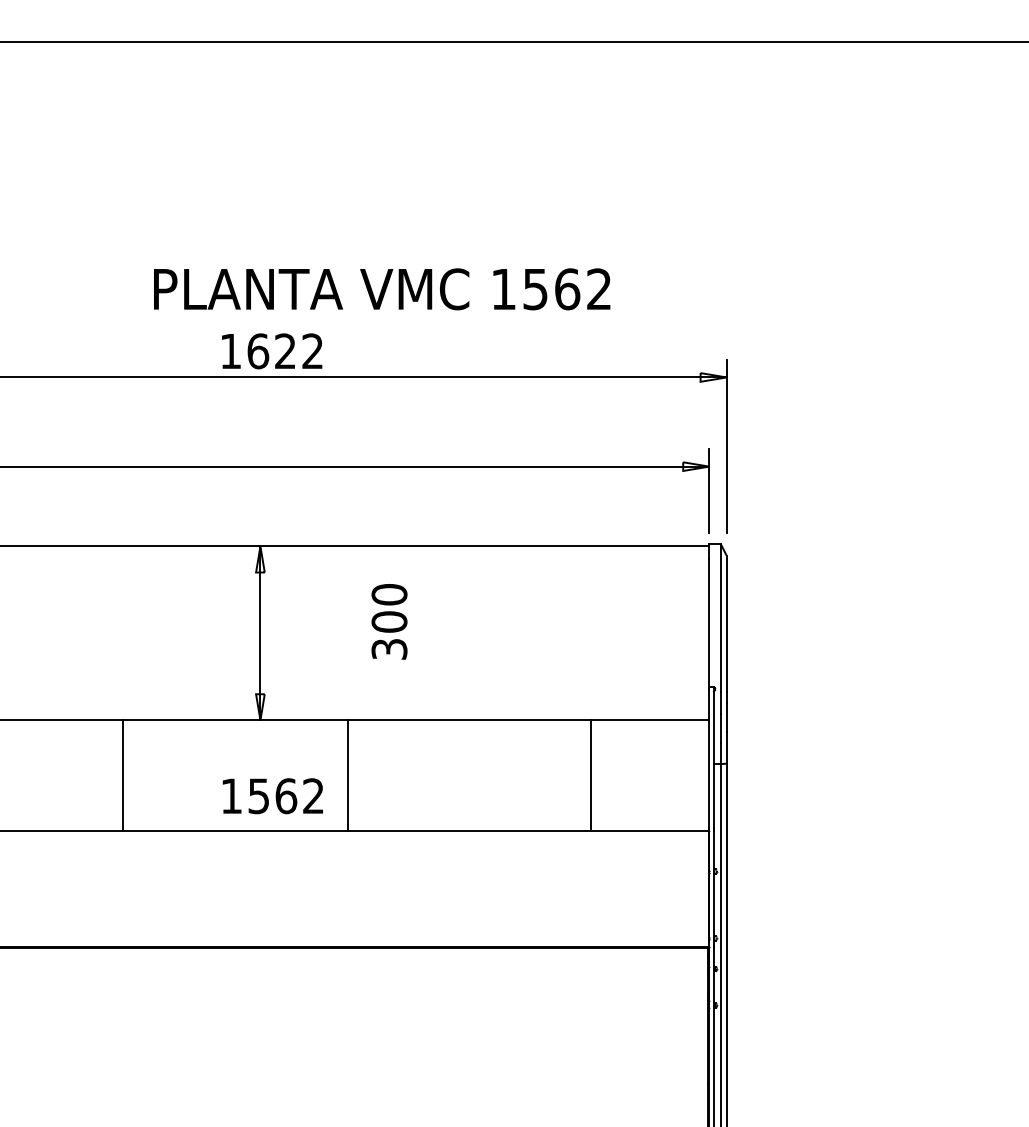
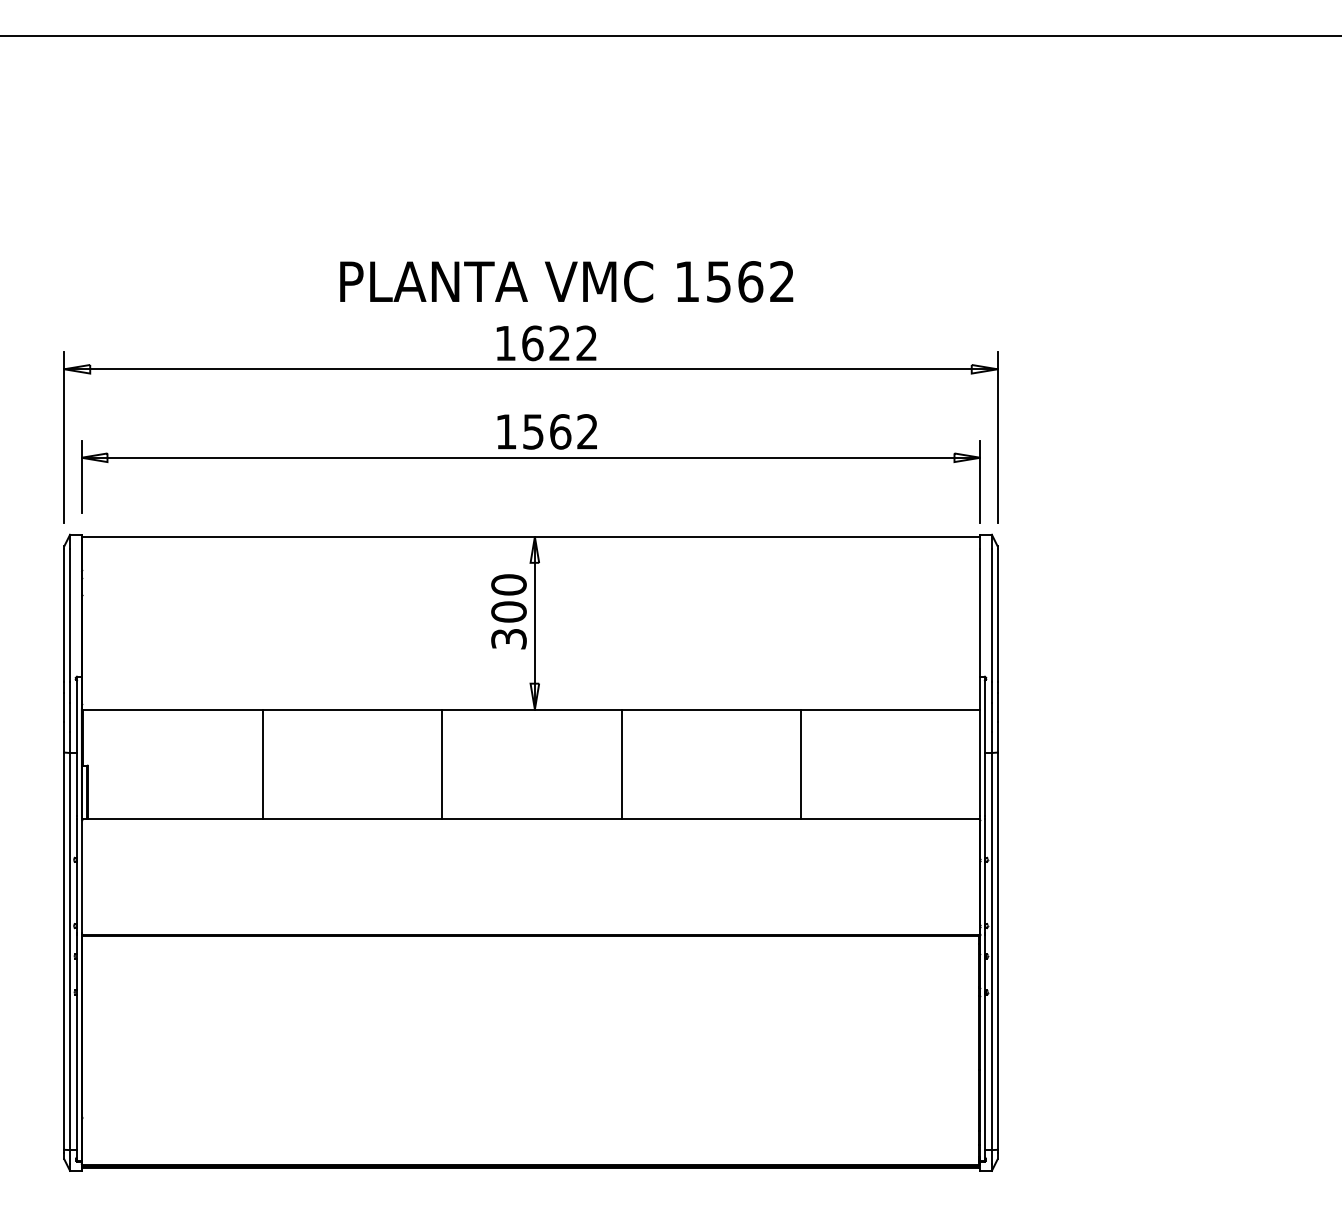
text: (381, 289) -> (566, 281), moved
text: (389, 621) -> (508, 611), moved
line: (122, 774) -> (442, 763), moved
line: (591, 774) -> (801, 763), moved
text: (272, 795) -> (546, 431), moved

